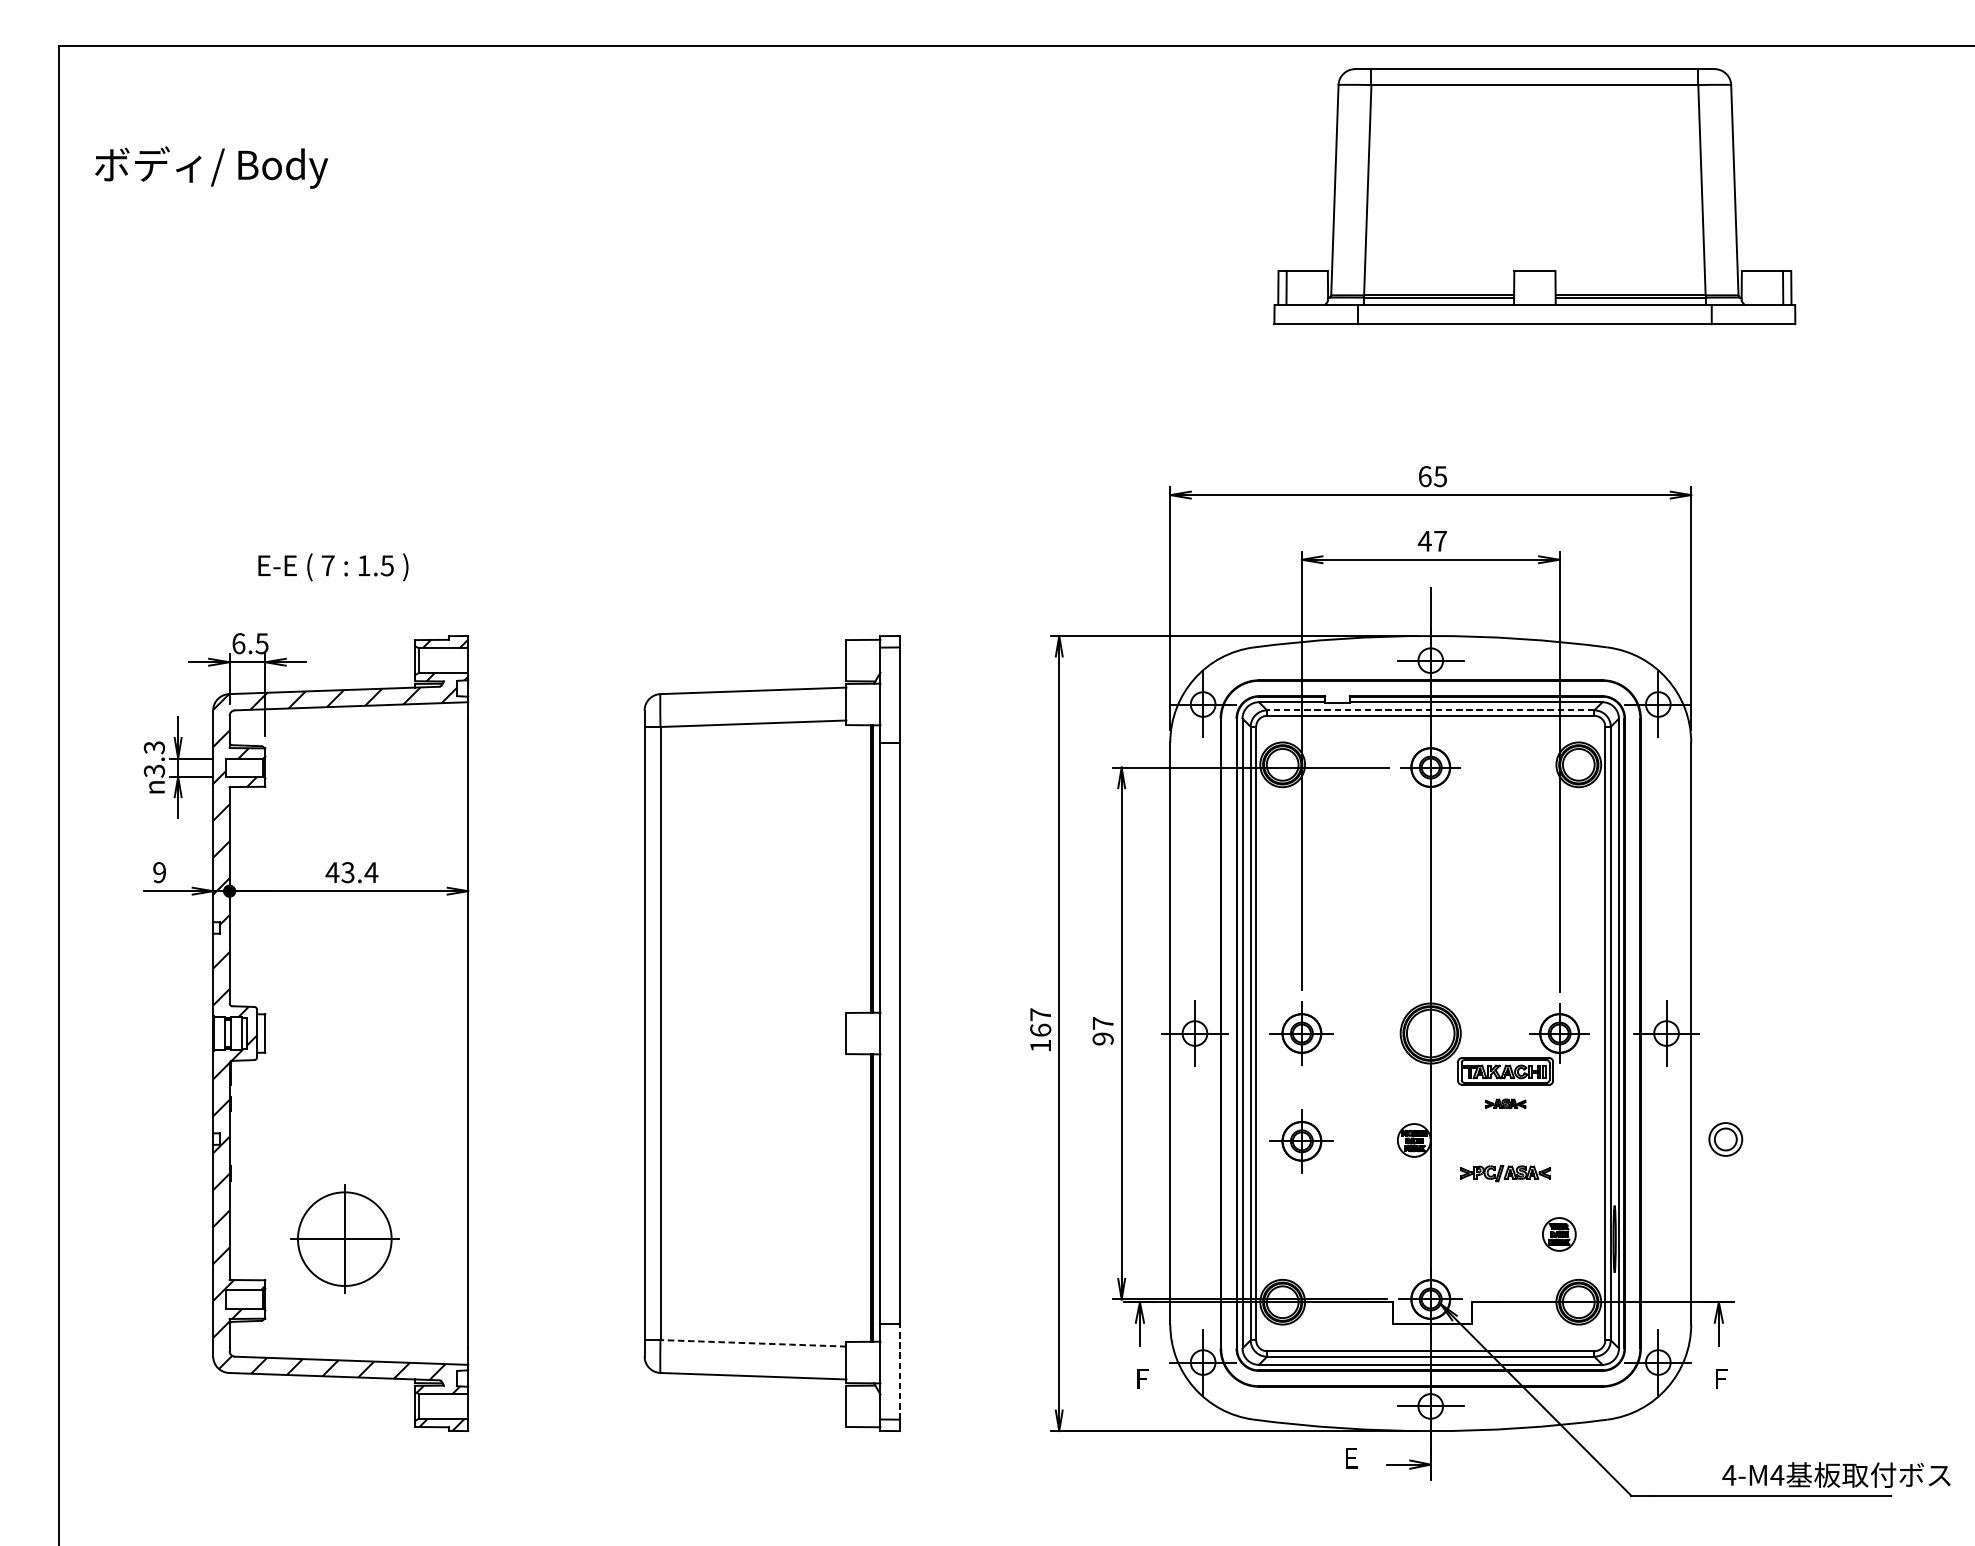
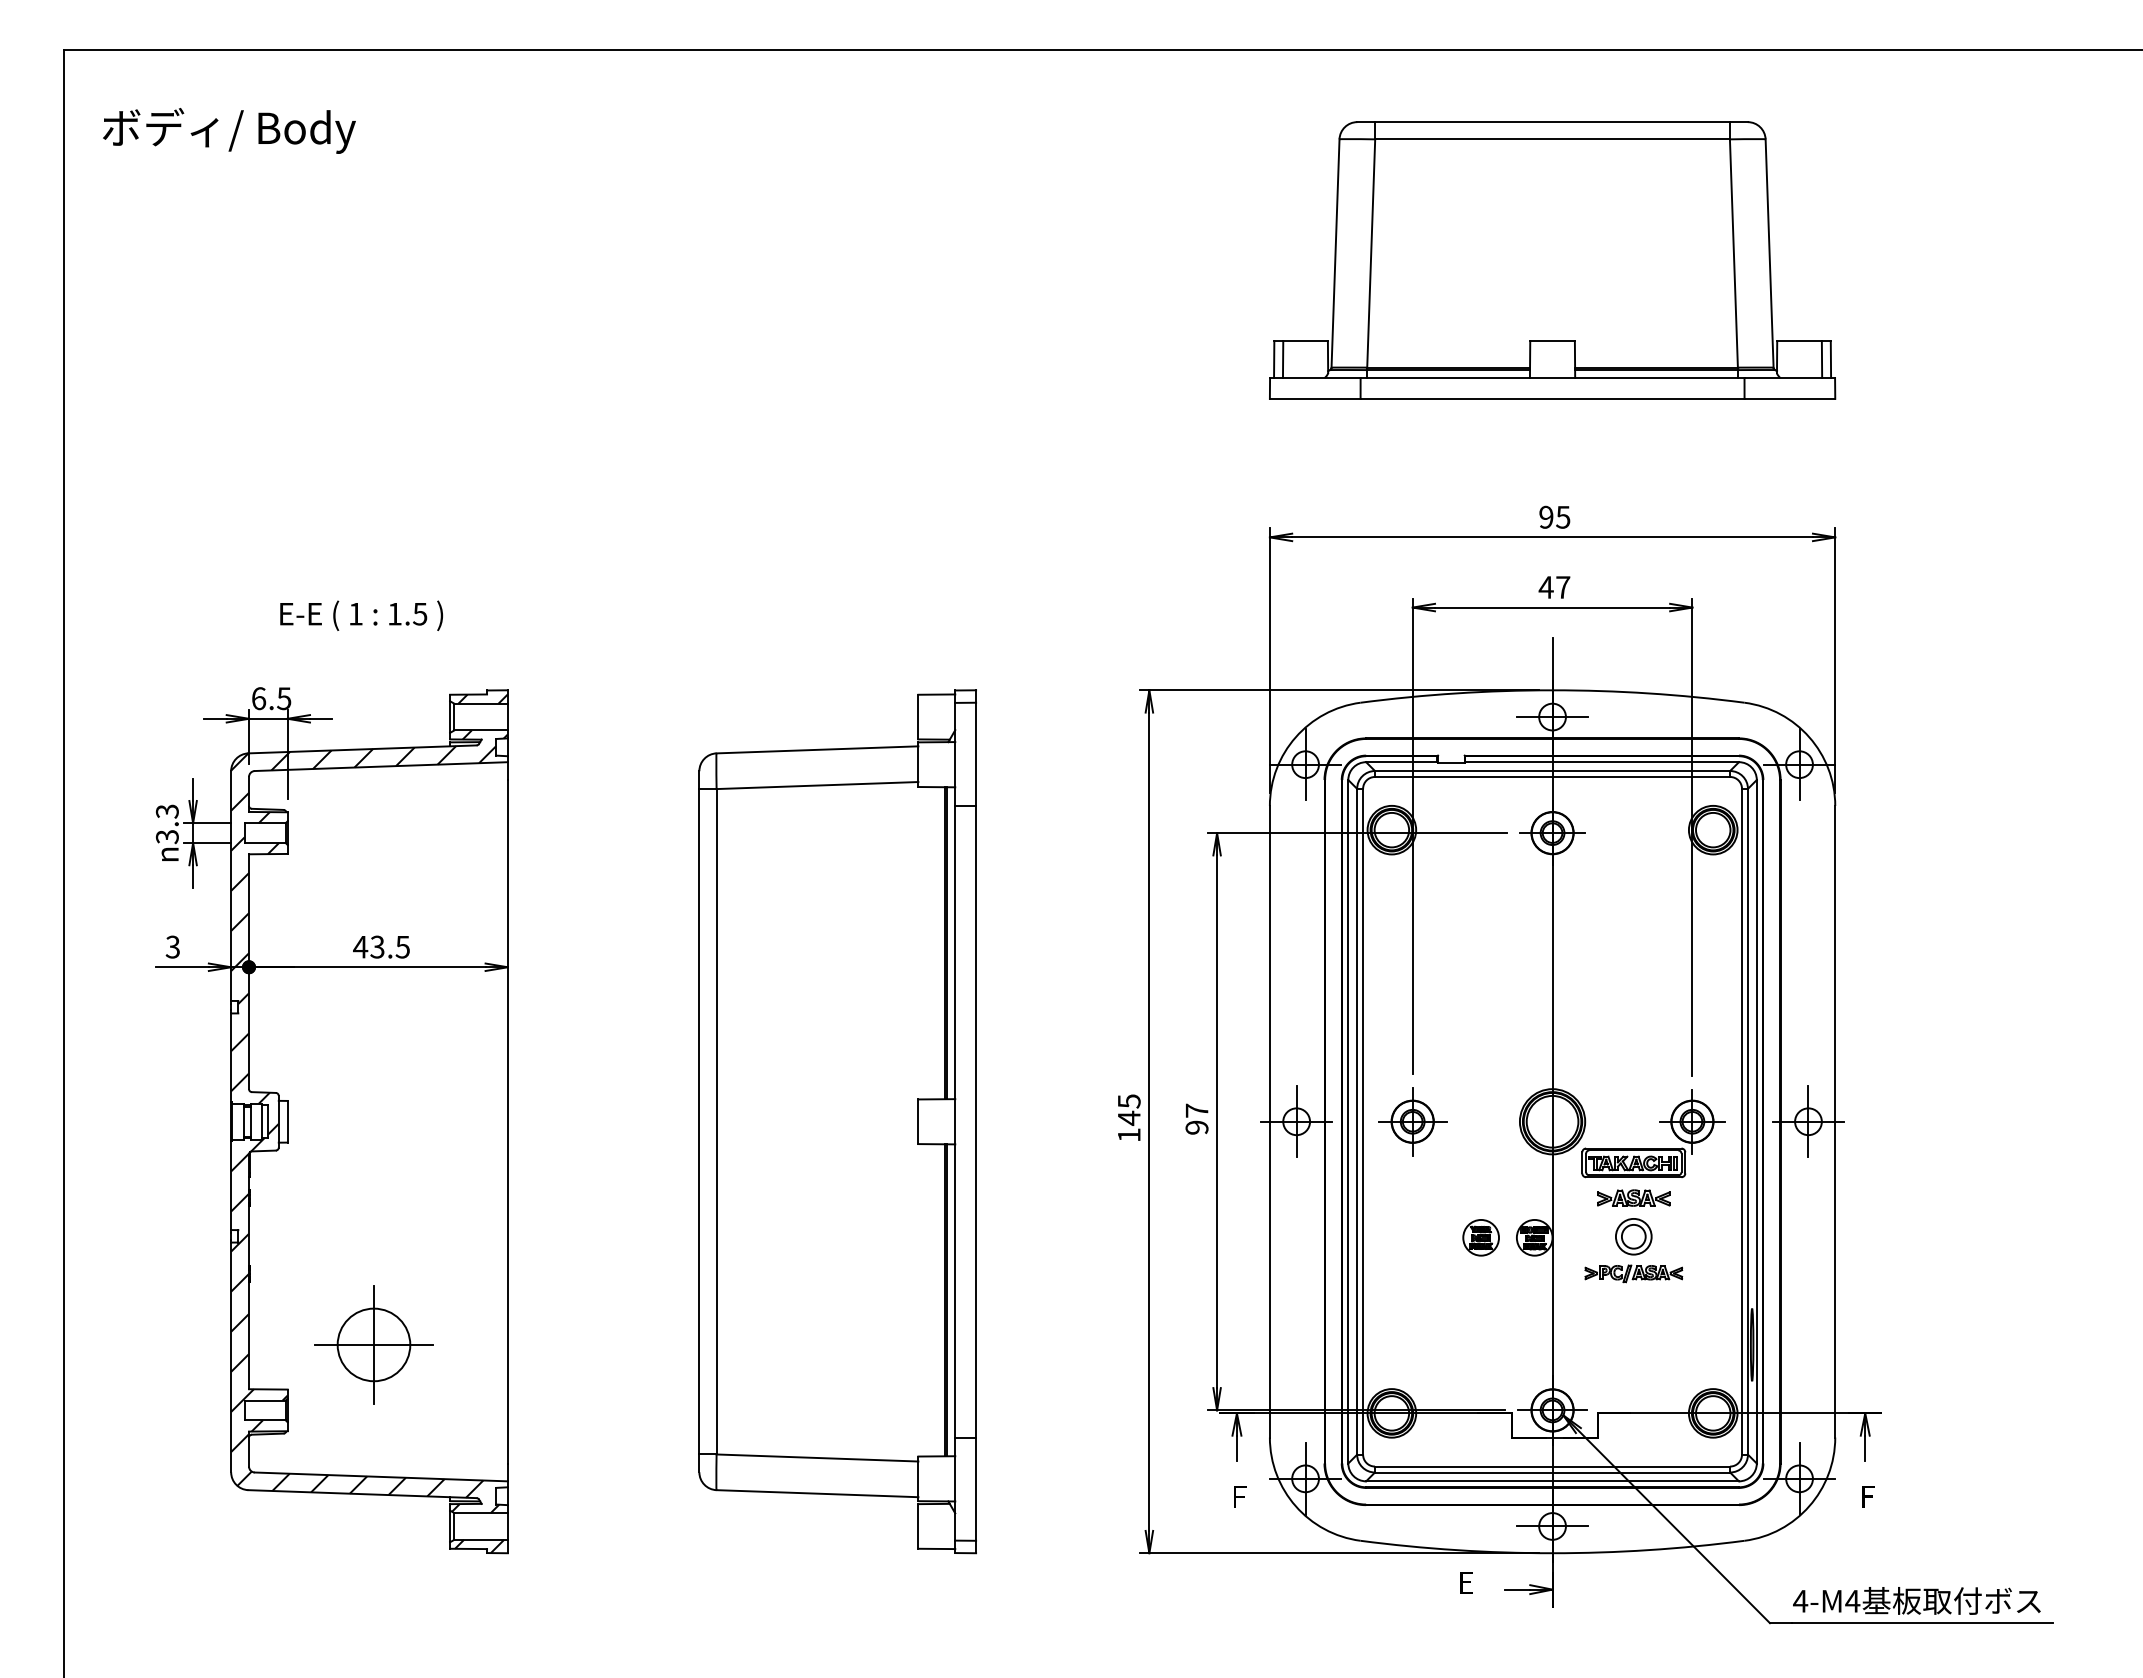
text: (211, 167) -> (229, 130), moved
part: (1534, 196) -> (1552, 260), moved
text: (1425, 475) -> (1546, 516), 65 -> 95
text: (327, 566) -> (355, 614), 7 -> 1
line: (1430, 710) -> (1552, 771), dashed -> solid
text: (159, 872) -> (172, 947), 9 -> 3
text: (371, 872) -> (402, 947), 43.4 -> 43.5
text: (1040, 1023) -> (1128, 1110), 167 -> 145
part: (1505, 1103) -> (1633, 1197), size x1.67
part: (1725, 1139) -> (1633, 1236), moved
part: (1301, 1141) -> (1412, 1238), removed
part: (1558, 1234) -> (1480, 1237), moved
circle: (344, 1238) -> (373, 1344), size x0.71
line: (753, 1342) -> (817, 1457), dashed -> solid
line: (899, 1372) -> (976, 1489), dashed -> solid
text: (1836, 1474) -> (1916, 1600), moved

